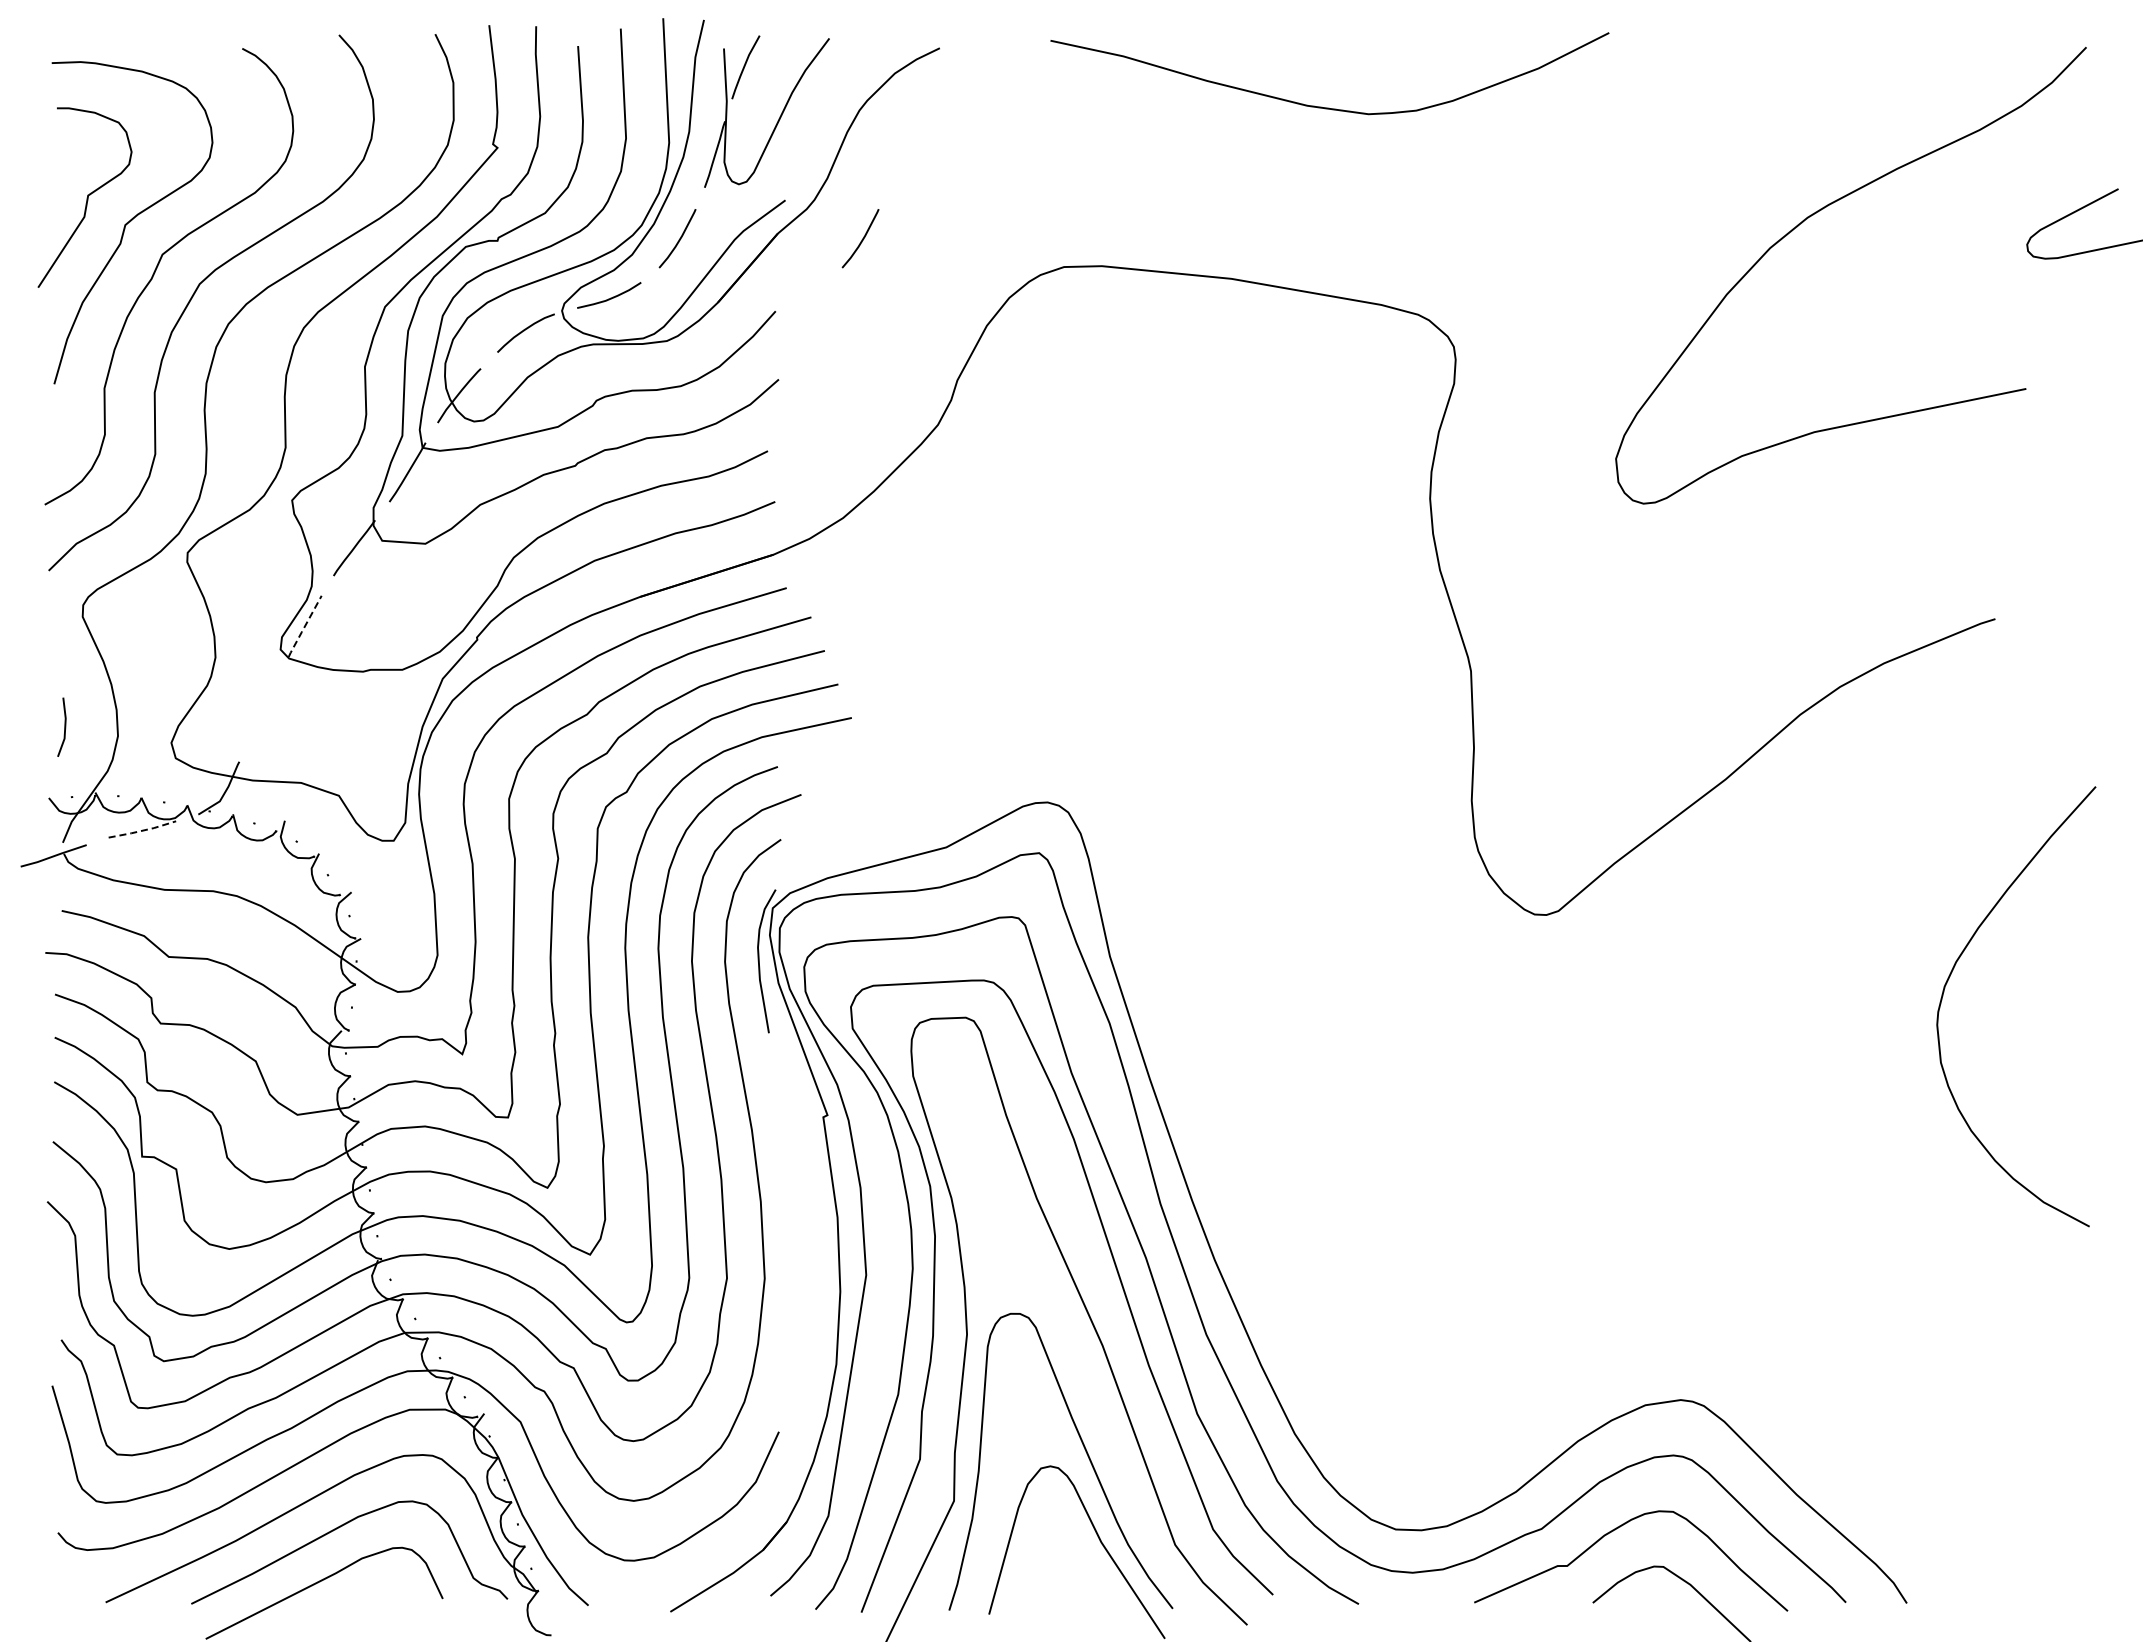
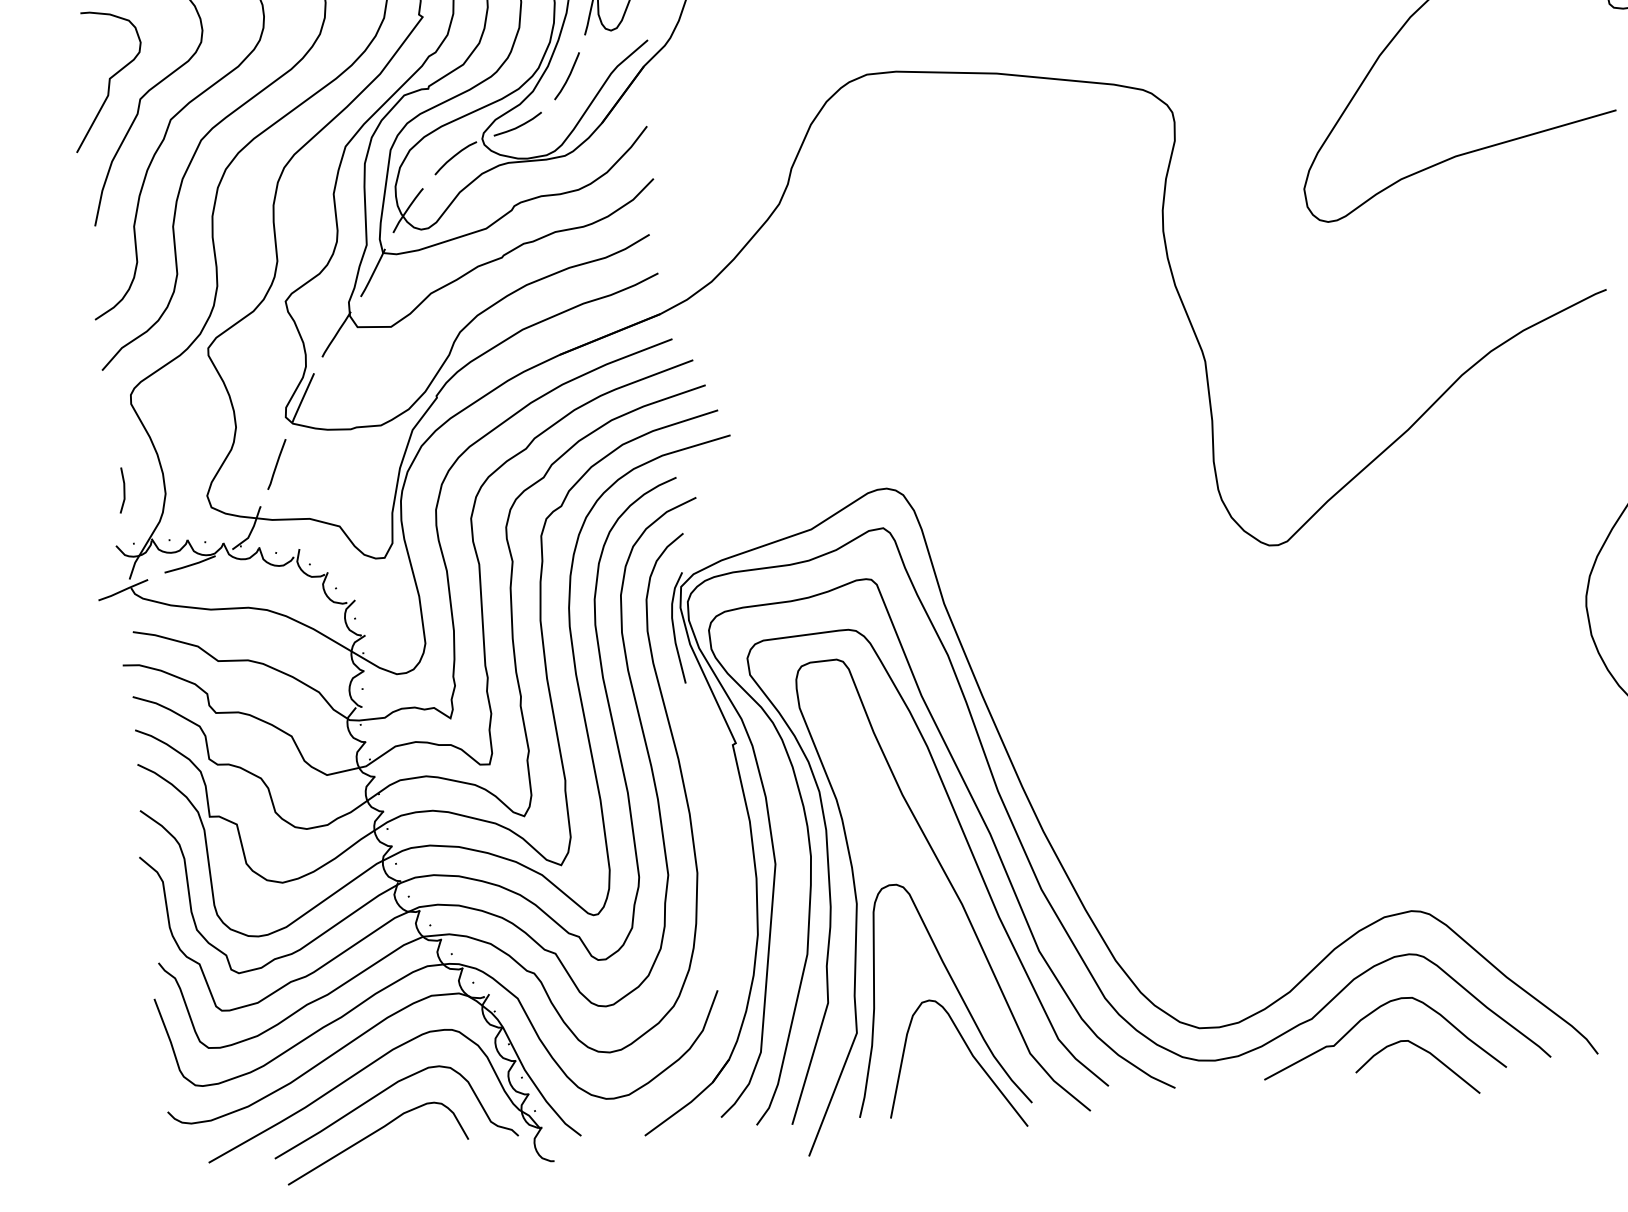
curve: (861, 239) -> (708, 65), removed
line: (304, 626) -> (302, 398), dashed -> solid
line: (263, 709) -> (276, 464), added
line: (142, 830) -> (190, 565), dashed -> solid

